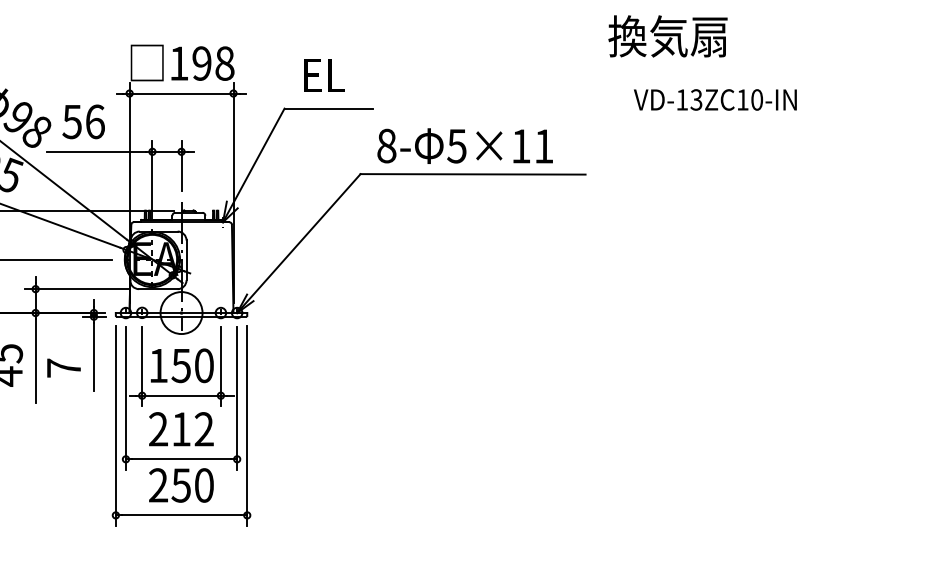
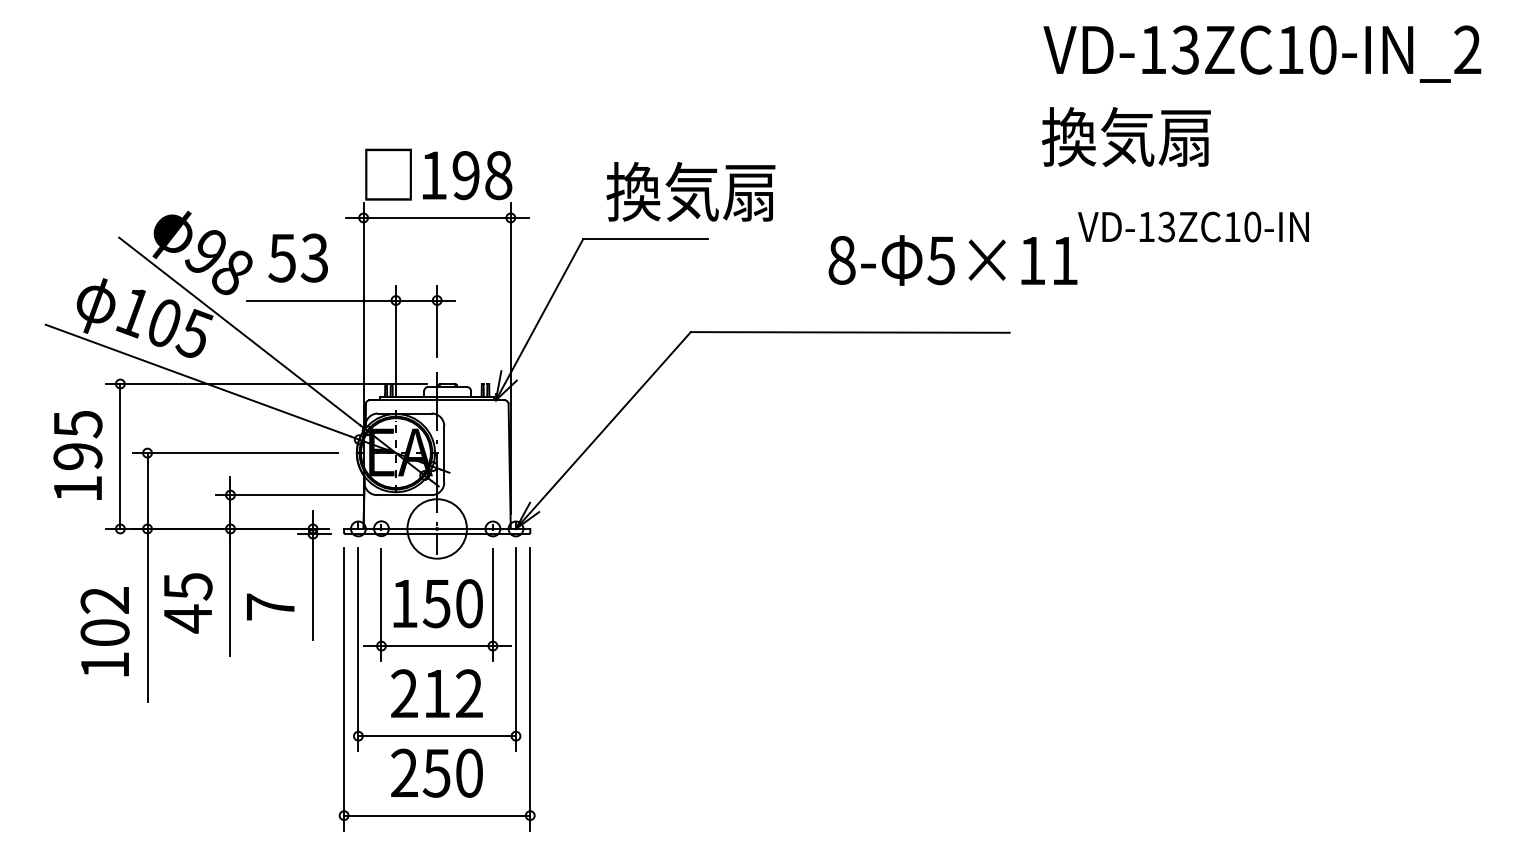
text: (360, 74) -> (690, 191), EL -> 換気扇
text: (94, 121) -> (314, 257), 56 -> 53
text: (464, 146) -> (952, 260), moved

